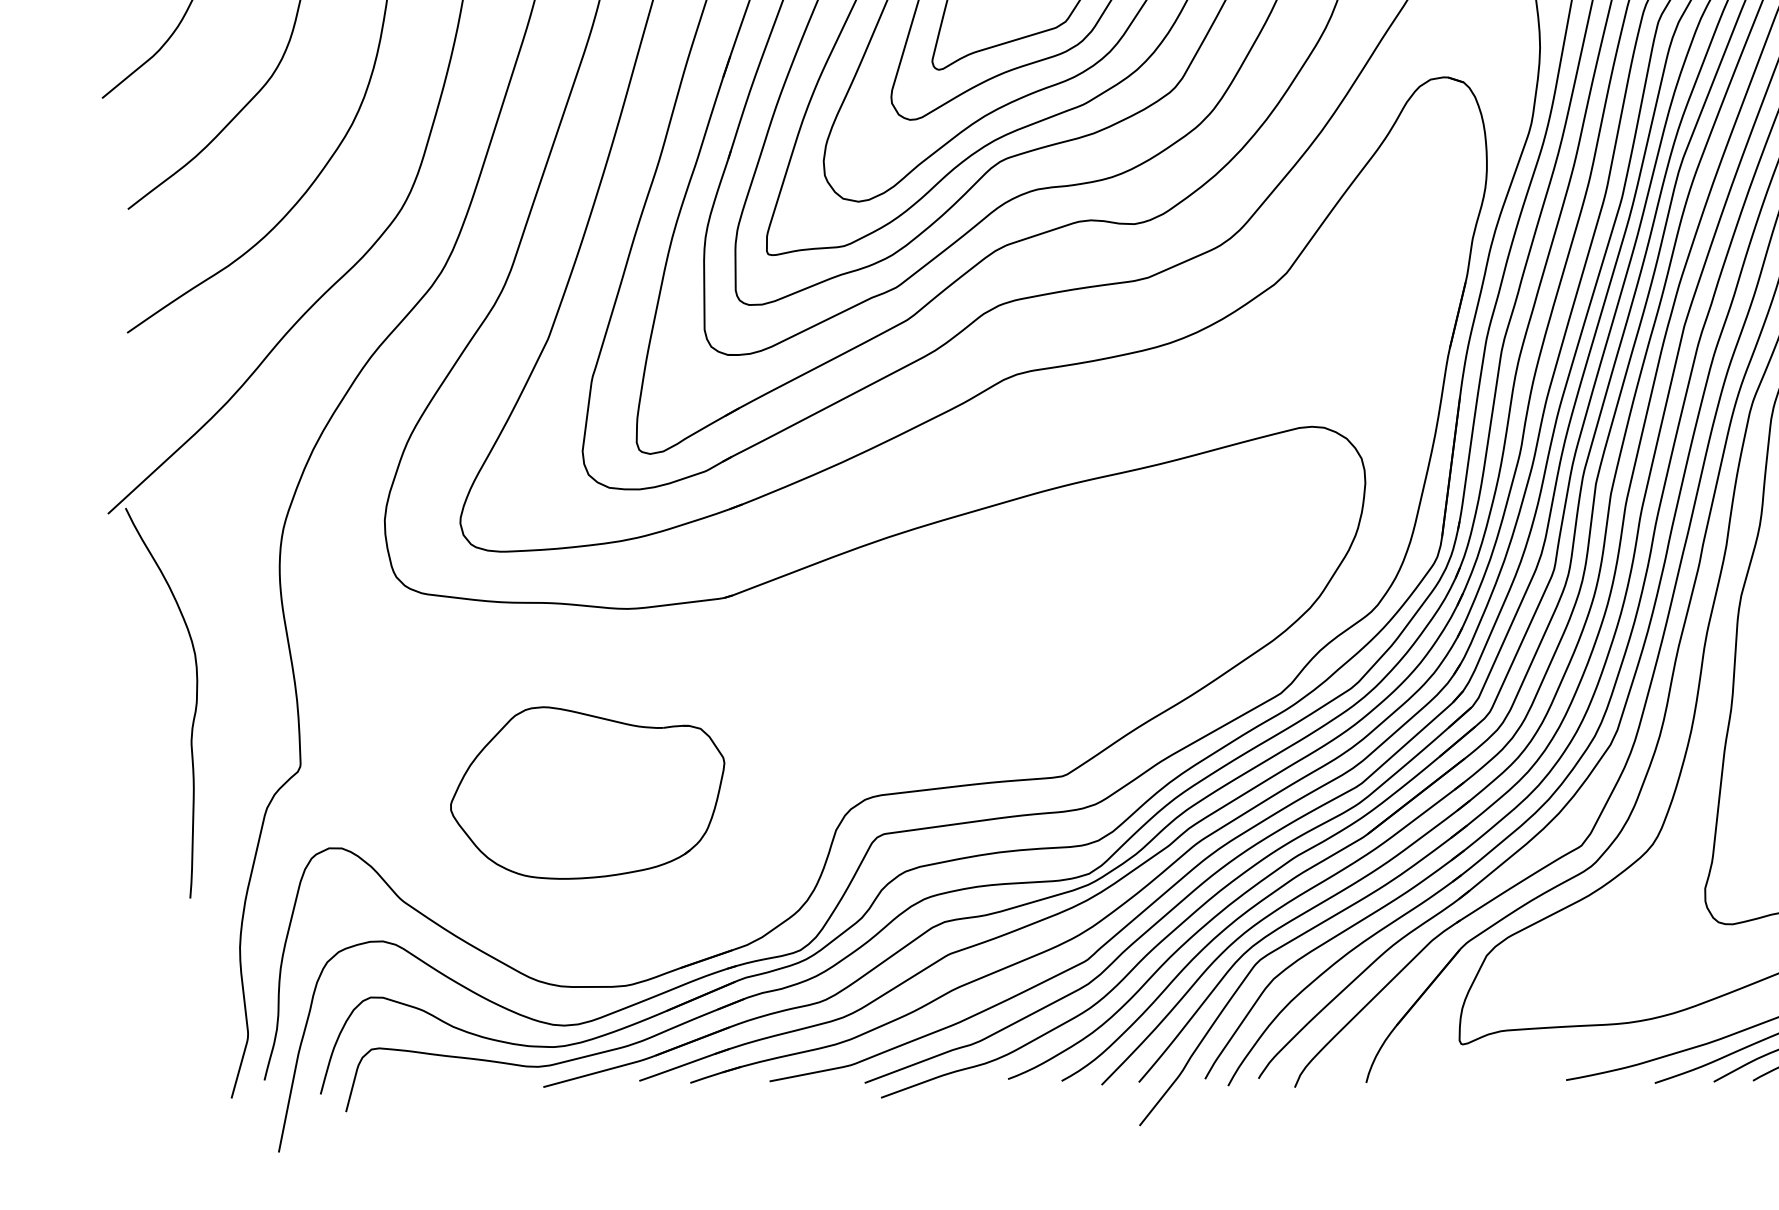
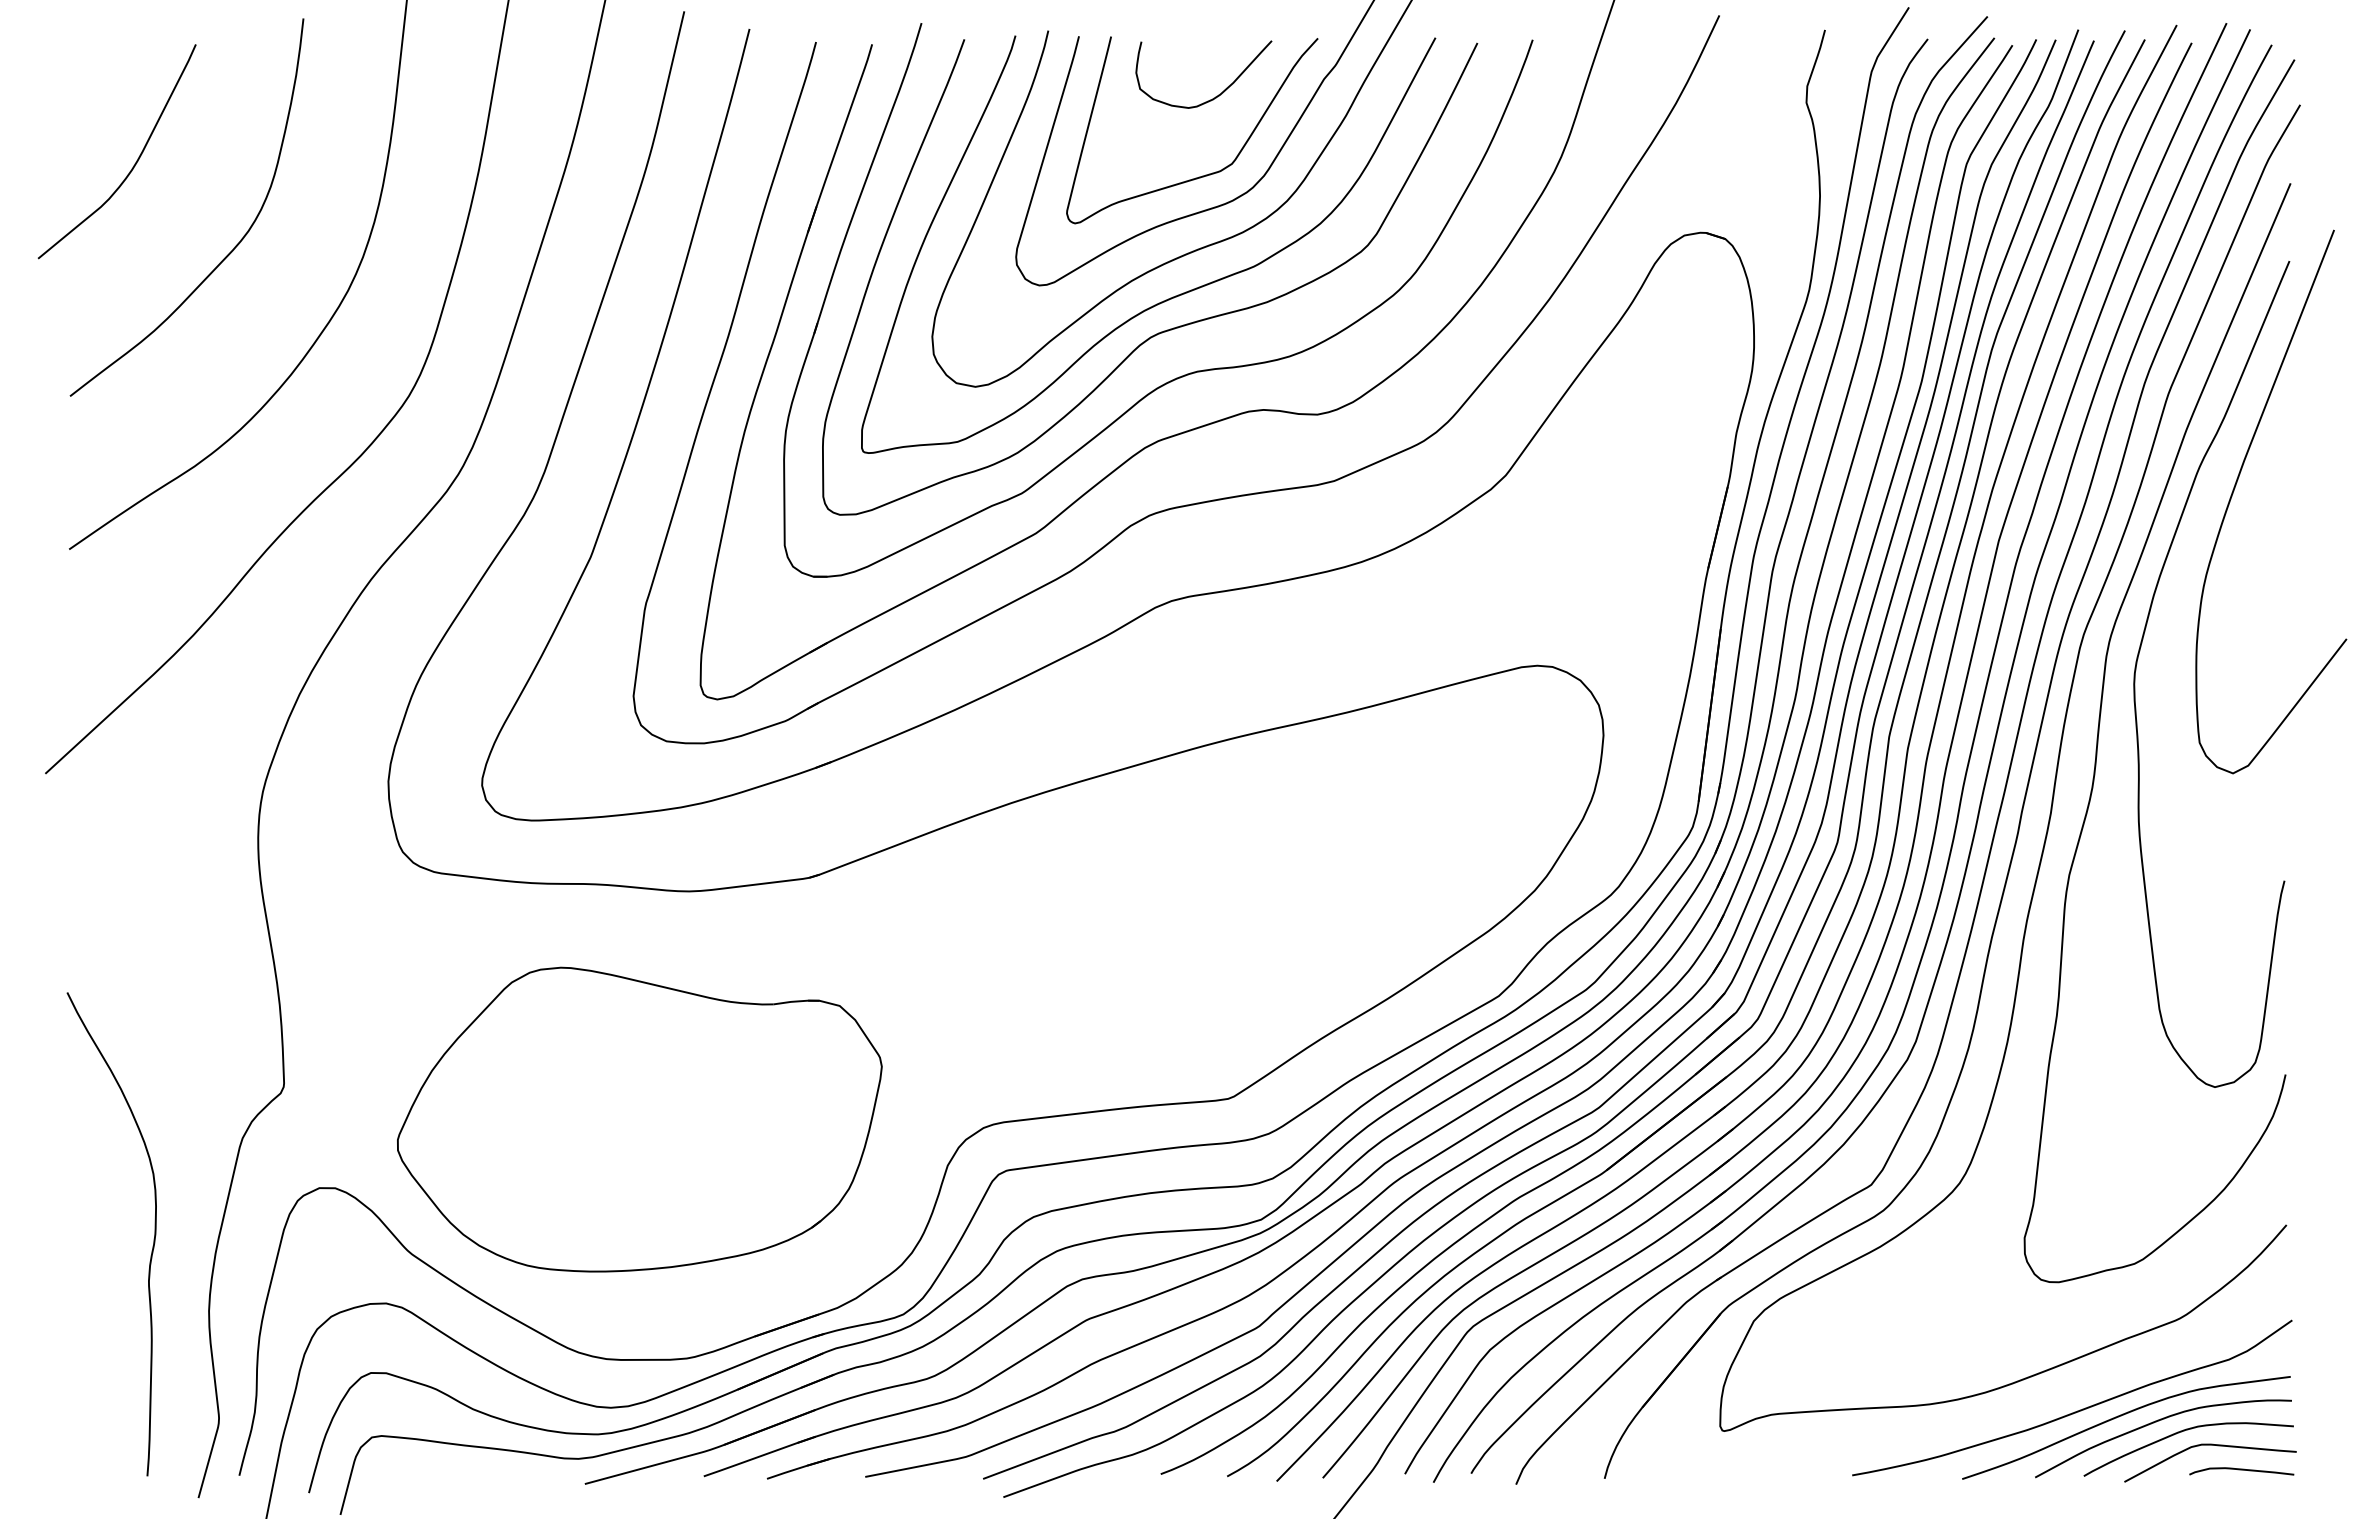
curve: (195, 706) -> (153, 1238), moved
part: (587, 792) -> (639, 1119), size x1.43

